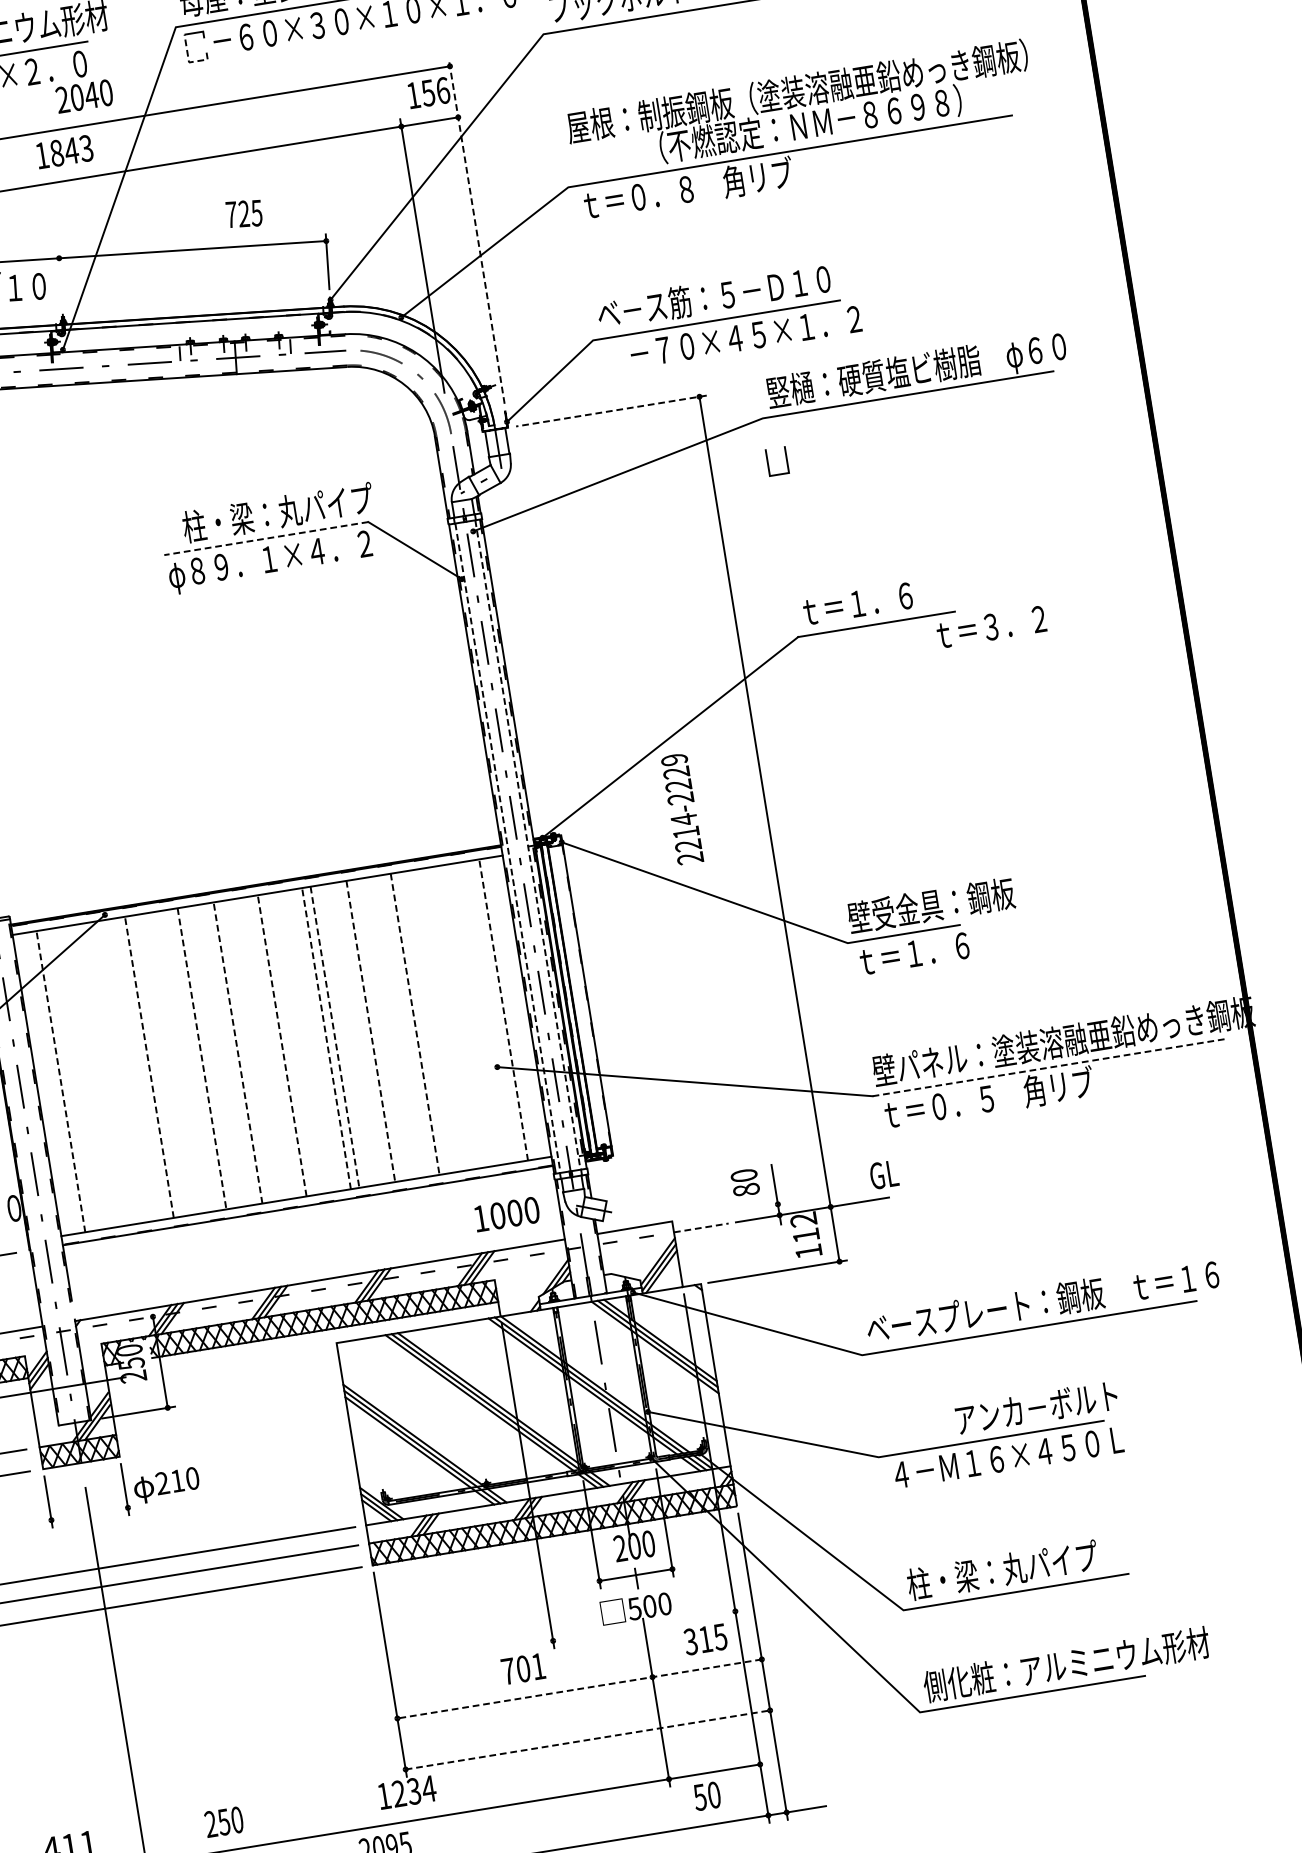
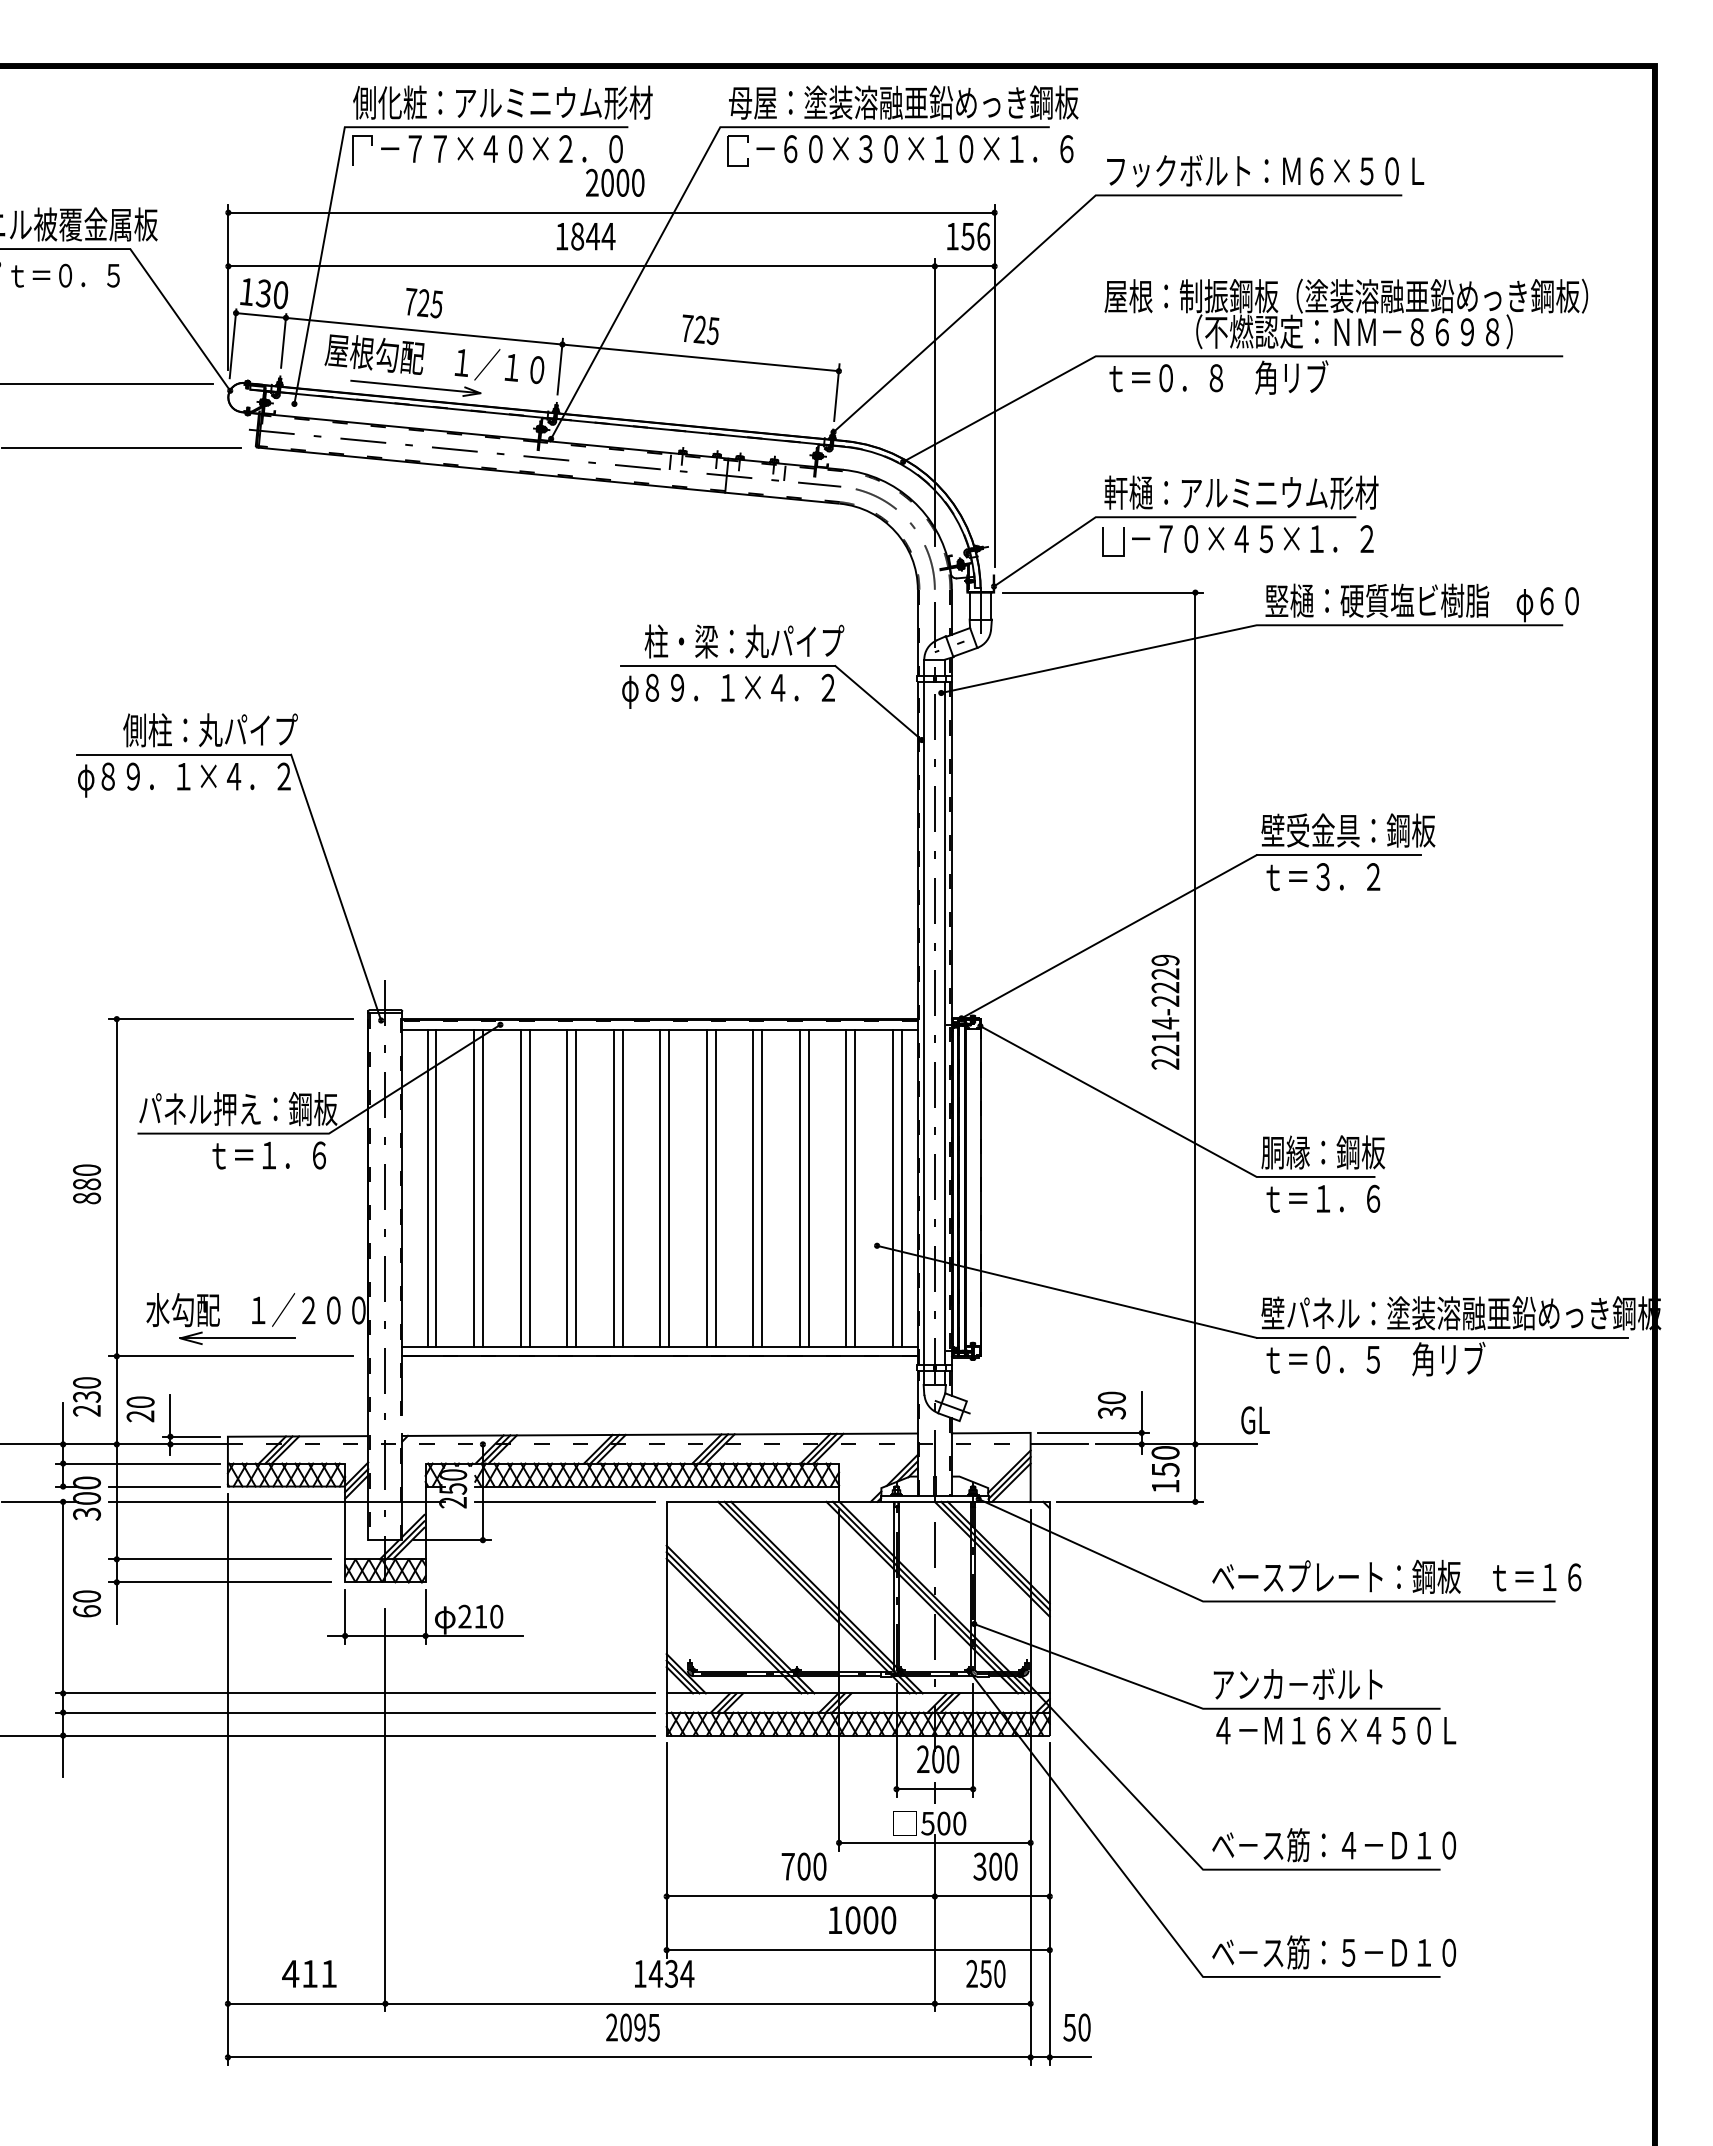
line: (188, 62) -> (727, 165), dashed -> solid
text: (91, 94) -> (622, 182), 2040 -> 2000
text: (86, 148) -> (608, 236), 1843 -> 1844
text: (244, 213) -> (700, 329), moved
line: (476, 230) -> (994, 385), dashed -> solid
line: (59, 279) -> (559, 366), added
text: (727, 294) -> (1241, 492), ベ－ス筋：５－Ｄ１０ -> 軒樋：アルミニウム形材
line: (611, 410) -> (1102, 592), dashed -> solid
line: (767, 462) -> (1103, 541), moved
line: (265, 539) -> (727, 666), dashed -> solid
text: (881, 599) -> (1348, 830), ｔ＝１．６ -> 壁受金具：鋼板
text: (991, 627) -> (1323, 877), moved
text: (682, 808) -> (1165, 1011), moved
line: (528, 845) -> (945, 1023), dashed -> solid
line: (508, 848) -> (924, 1023), dashed -> solid
text: (931, 905) -> (1348, 1152), 壁受金具：鋼板 -> 胴縁：鋼板
line: (511, 1008) -> (901, 1188), added
line: (503, 1009) -> (893, 1187), dashed -> solid
line: (467, 1015) -> (855, 1188), added
line: (459, 1017) -> (846, 1188), added
line: (423, 1023) -> (808, 1188), added
line: (415, 1024) -> (800, 1188), dashed -> solid
line: (379, 1030) -> (762, 1188), added
line: (370, 1031) -> (753, 1188), dashed -> solid
line: (326, 1037) -> (706, 1187), dashed -> solid
line: (334, 1037) -> (715, 1188), dashed -> solid
line: (291, 1044) -> (669, 1188), added
line: (282, 1045) -> (660, 1187), dashed -> solid
line: (246, 1051) -> (622, 1188), added
line: (237, 1052) -> (613, 1187), dashed -> solid
line: (201, 1059) -> (575, 1188), dashed -> solid
line: (194, 1060) -> (567, 1188), added
line: (149, 1066) -> (520, 1187), dashed -> solid
line: (157, 1066) -> (529, 1188), added
line: (1049, 1067) -> (1442, 1337), dashed -> solid
line: (113, 1073) -> (482, 1188), added
line: (105, 1074) -> (474, 1188), added
line: (60, 1080) -> (427, 1187), dashed -> solid
line: (69, 1080) -> (436, 1188), added
text: (745, 1189) -> (1111, 1412), 80 -> 30
line: (731, 1211) -> (1093, 1432), added
text: (506, 1214) -> (862, 1920), moved
text: (804, 1227) -> (1165, 1461), 112 -> 150
line: (701, 1228) -> (1059, 1444), dashed -> solid
line: (240, 1358) -> (565, 1501), added
text: (1036, 1407) -> (1297, 1683), moved
line: (127, 1507) -> (425, 1635), added
text: (1023, 1567) -> (1333, 1845), 柱・梁：丸パイプ -> ベ－ス筋：４－Ｄ１０
line: (643, 1625) -> (934, 1842), added
text: (713, 1638) -> (1003, 1866), 315 -> 300
text: (1066, 1664) -> (1360, 1952), 側化粧：アルミニウム形材 -> ベ－ス筋：５－Ｄ１０
text: (538, 1666) -> (819, 1866), 701 -> 700
line: (579, 1688) -> (858, 1896), dashed -> solid
line: (588, 1740) -> (858, 1950), dashed -> solid
text: (398, 1793) -> (655, 1973), 1234 -> 1434
text: (706, 1796) -> (1076, 2027), moved
text: (223, 1821) -> (985, 1973), moved

